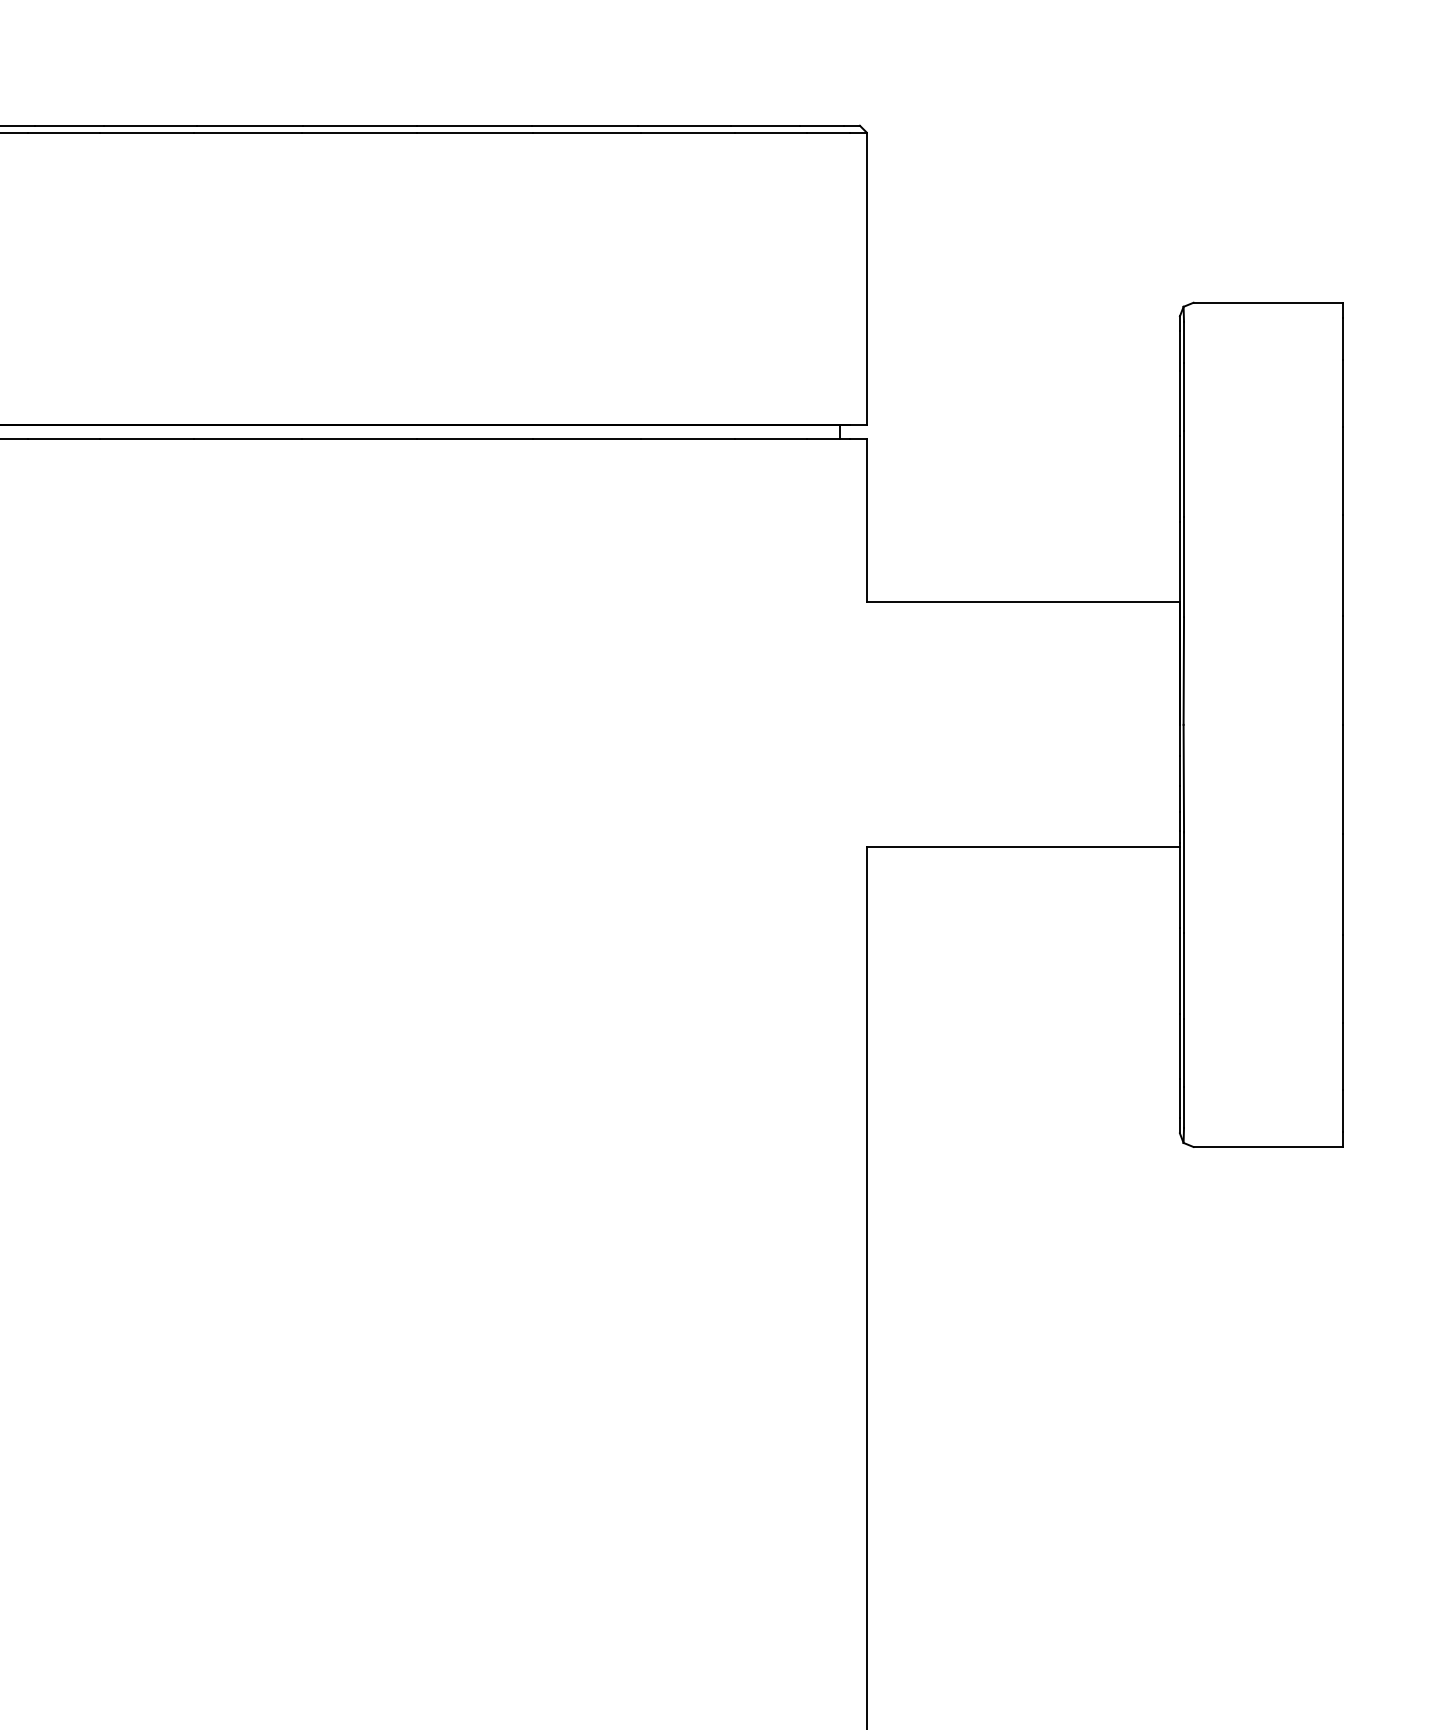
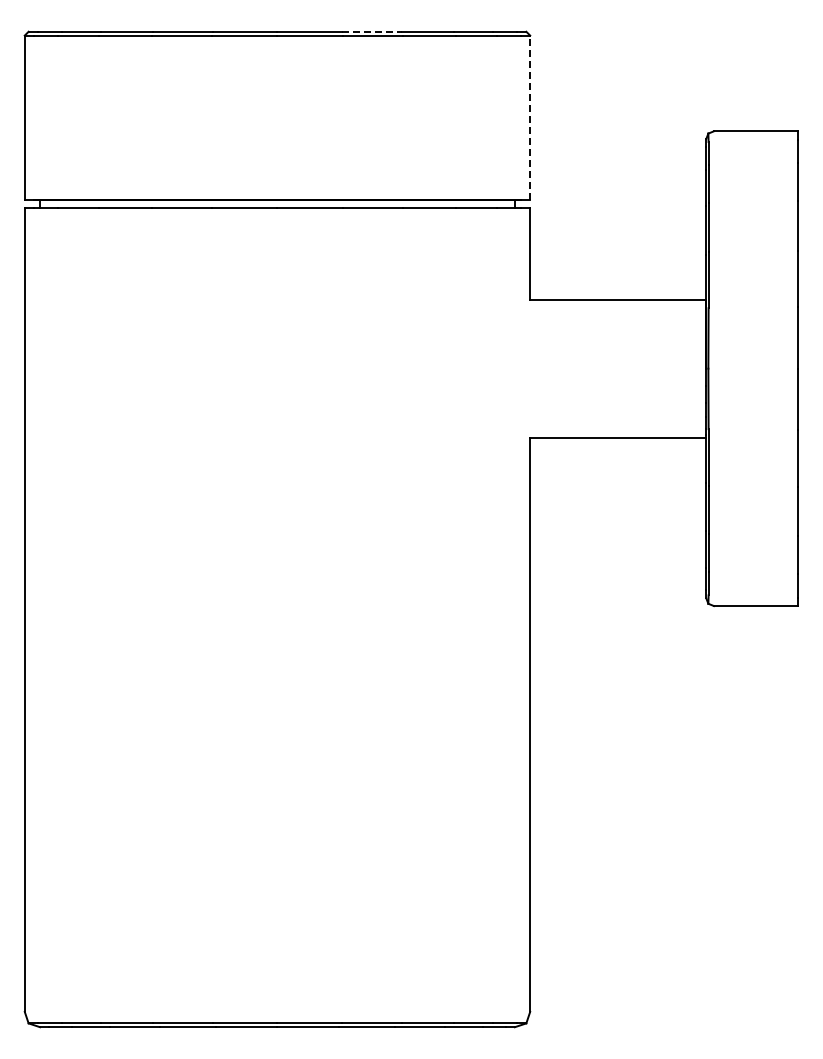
line: (584, 125) -> (371, 31), solid -> dashed
line: (867, 278) -> (530, 117), solid -> dashed

